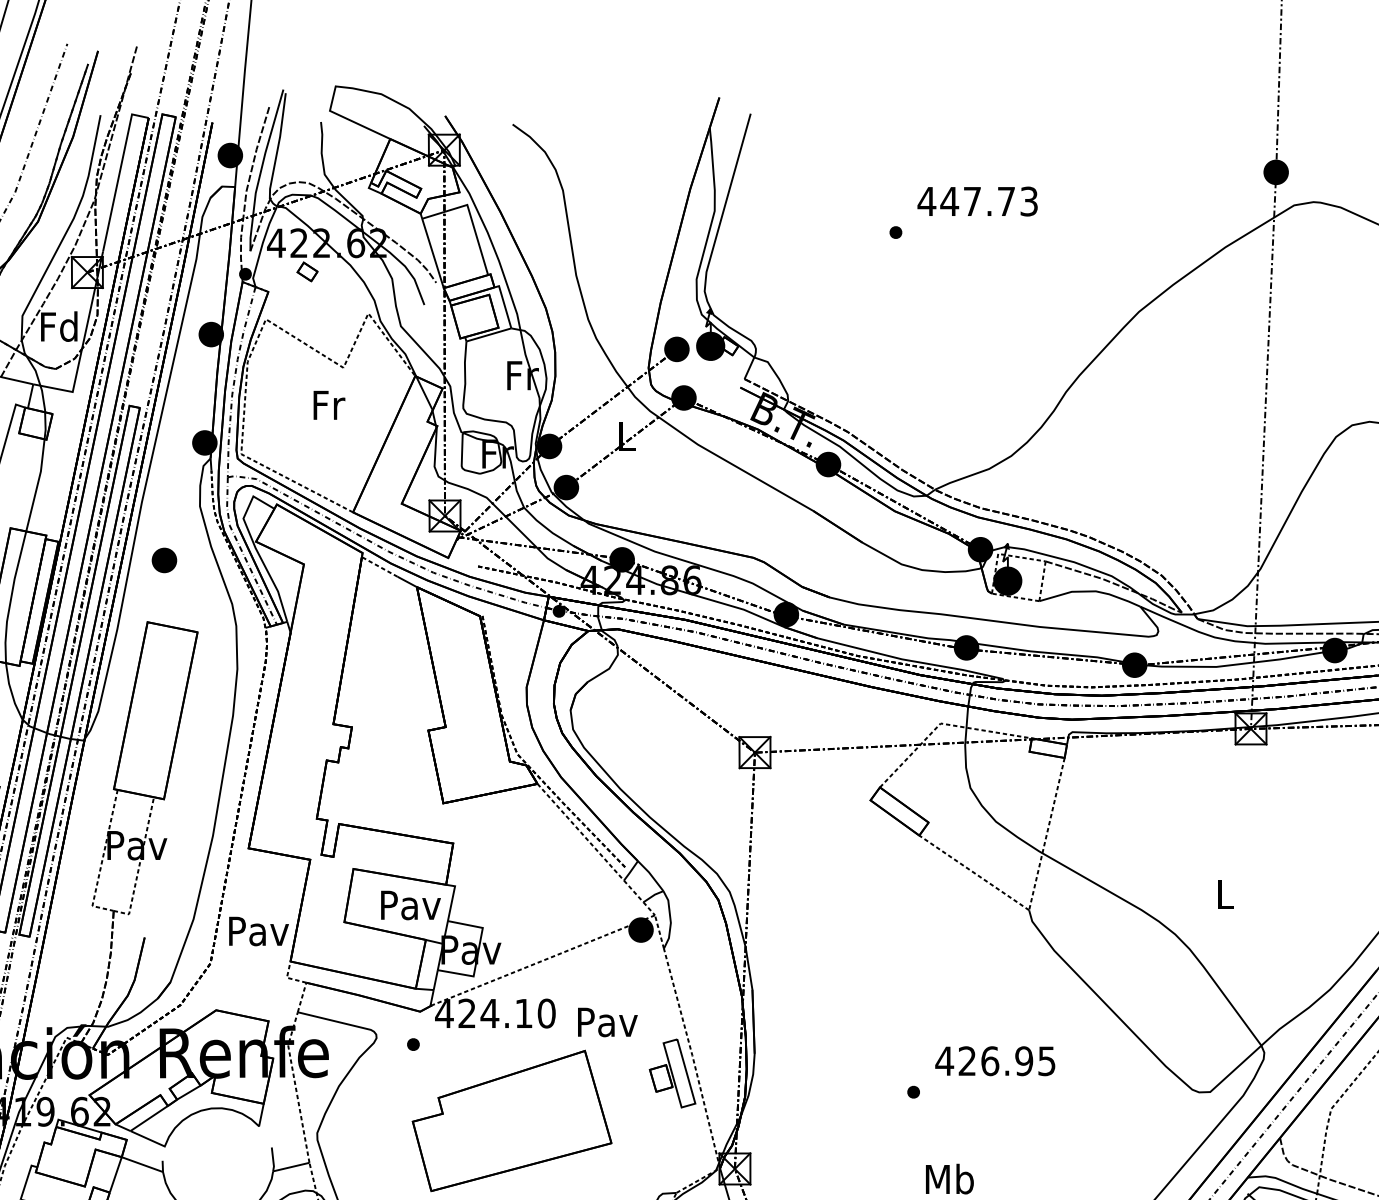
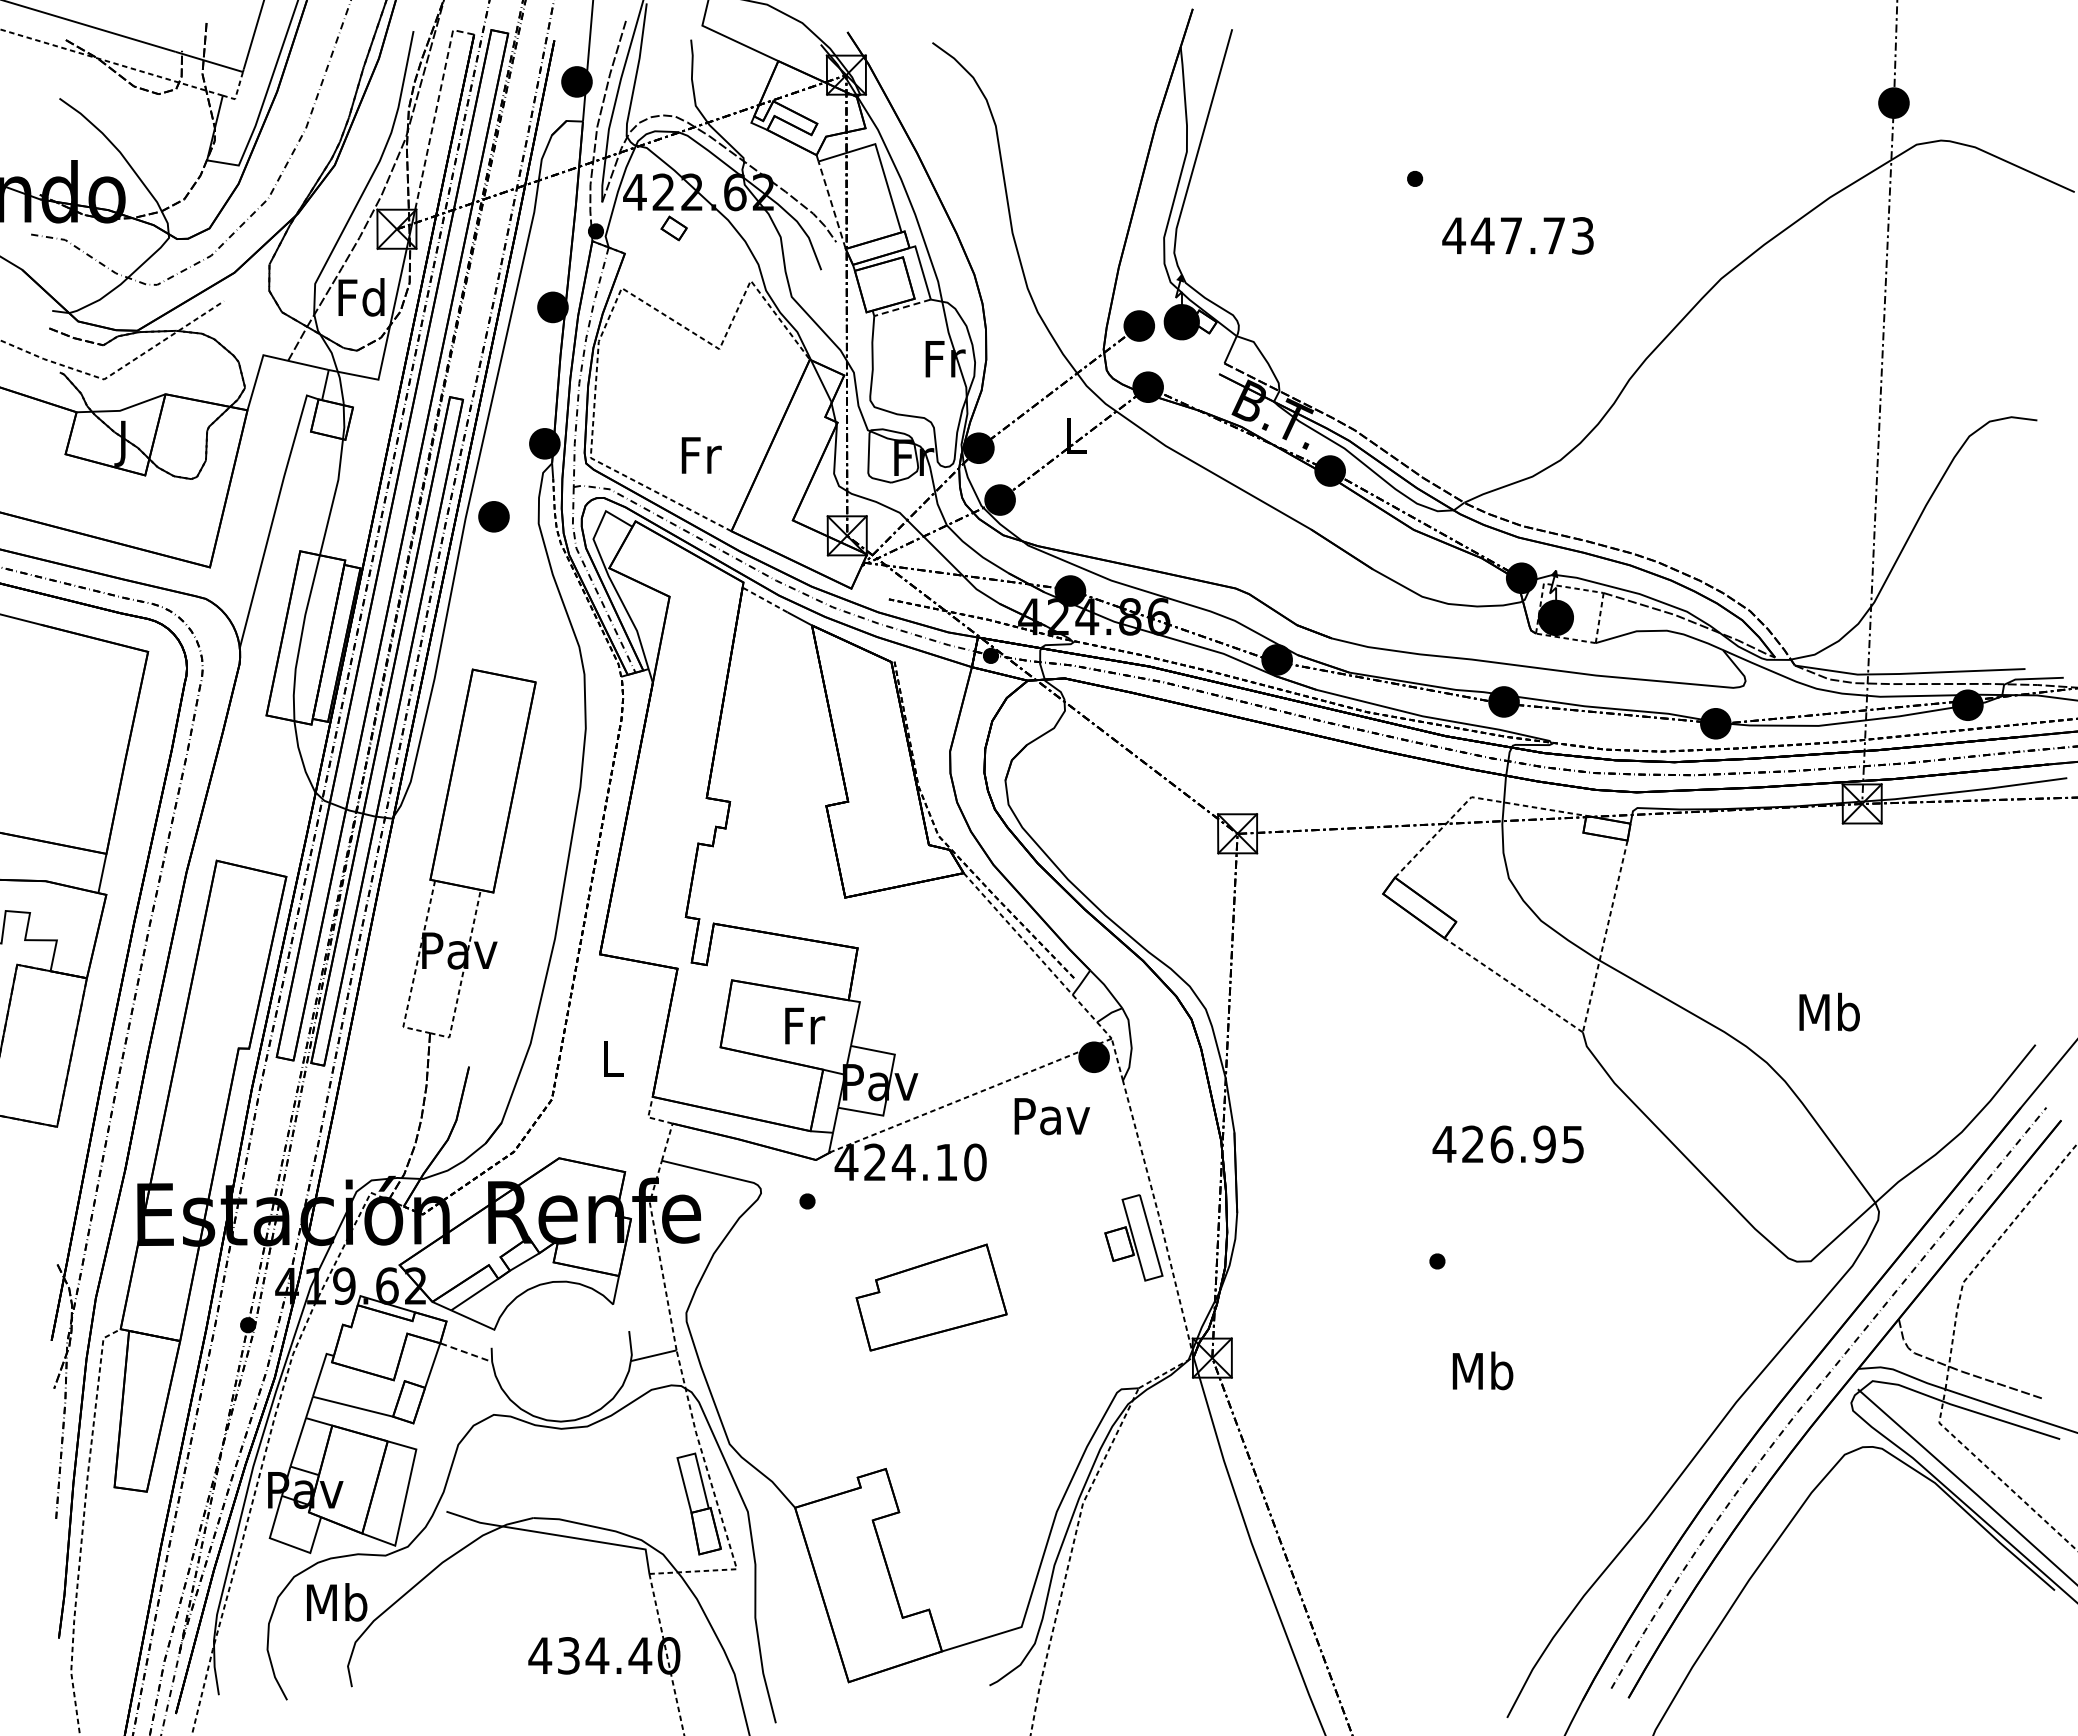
line: (119, 174) -> (437, 105), solid -> dashed
text: (977, 201) -> (1517, 235), moved
line: (433, 253) -> (832, 205), solid -> dashed
line: (488, 334) -> (902, 307), solid -> dashed
text: (329, 405) -> (701, 455), moved
part: (164, 560) -> (493, 516), moved
text: (1225, 893) -> (1829, 1011), L -> Mb
text: (411, 904) -> (804, 1025), Pav -> Fr
text: (258, 931) -> (612, 1058), Pav -> L
text: (607, 1022) -> (1051, 1116), moved
text: (994, 1061) -> (1507, 1144), moved
part: (511, 1120) -> (931, 1297), size x0.6
line: (142, 1164) -> (466, 1352), solid -> dashed

